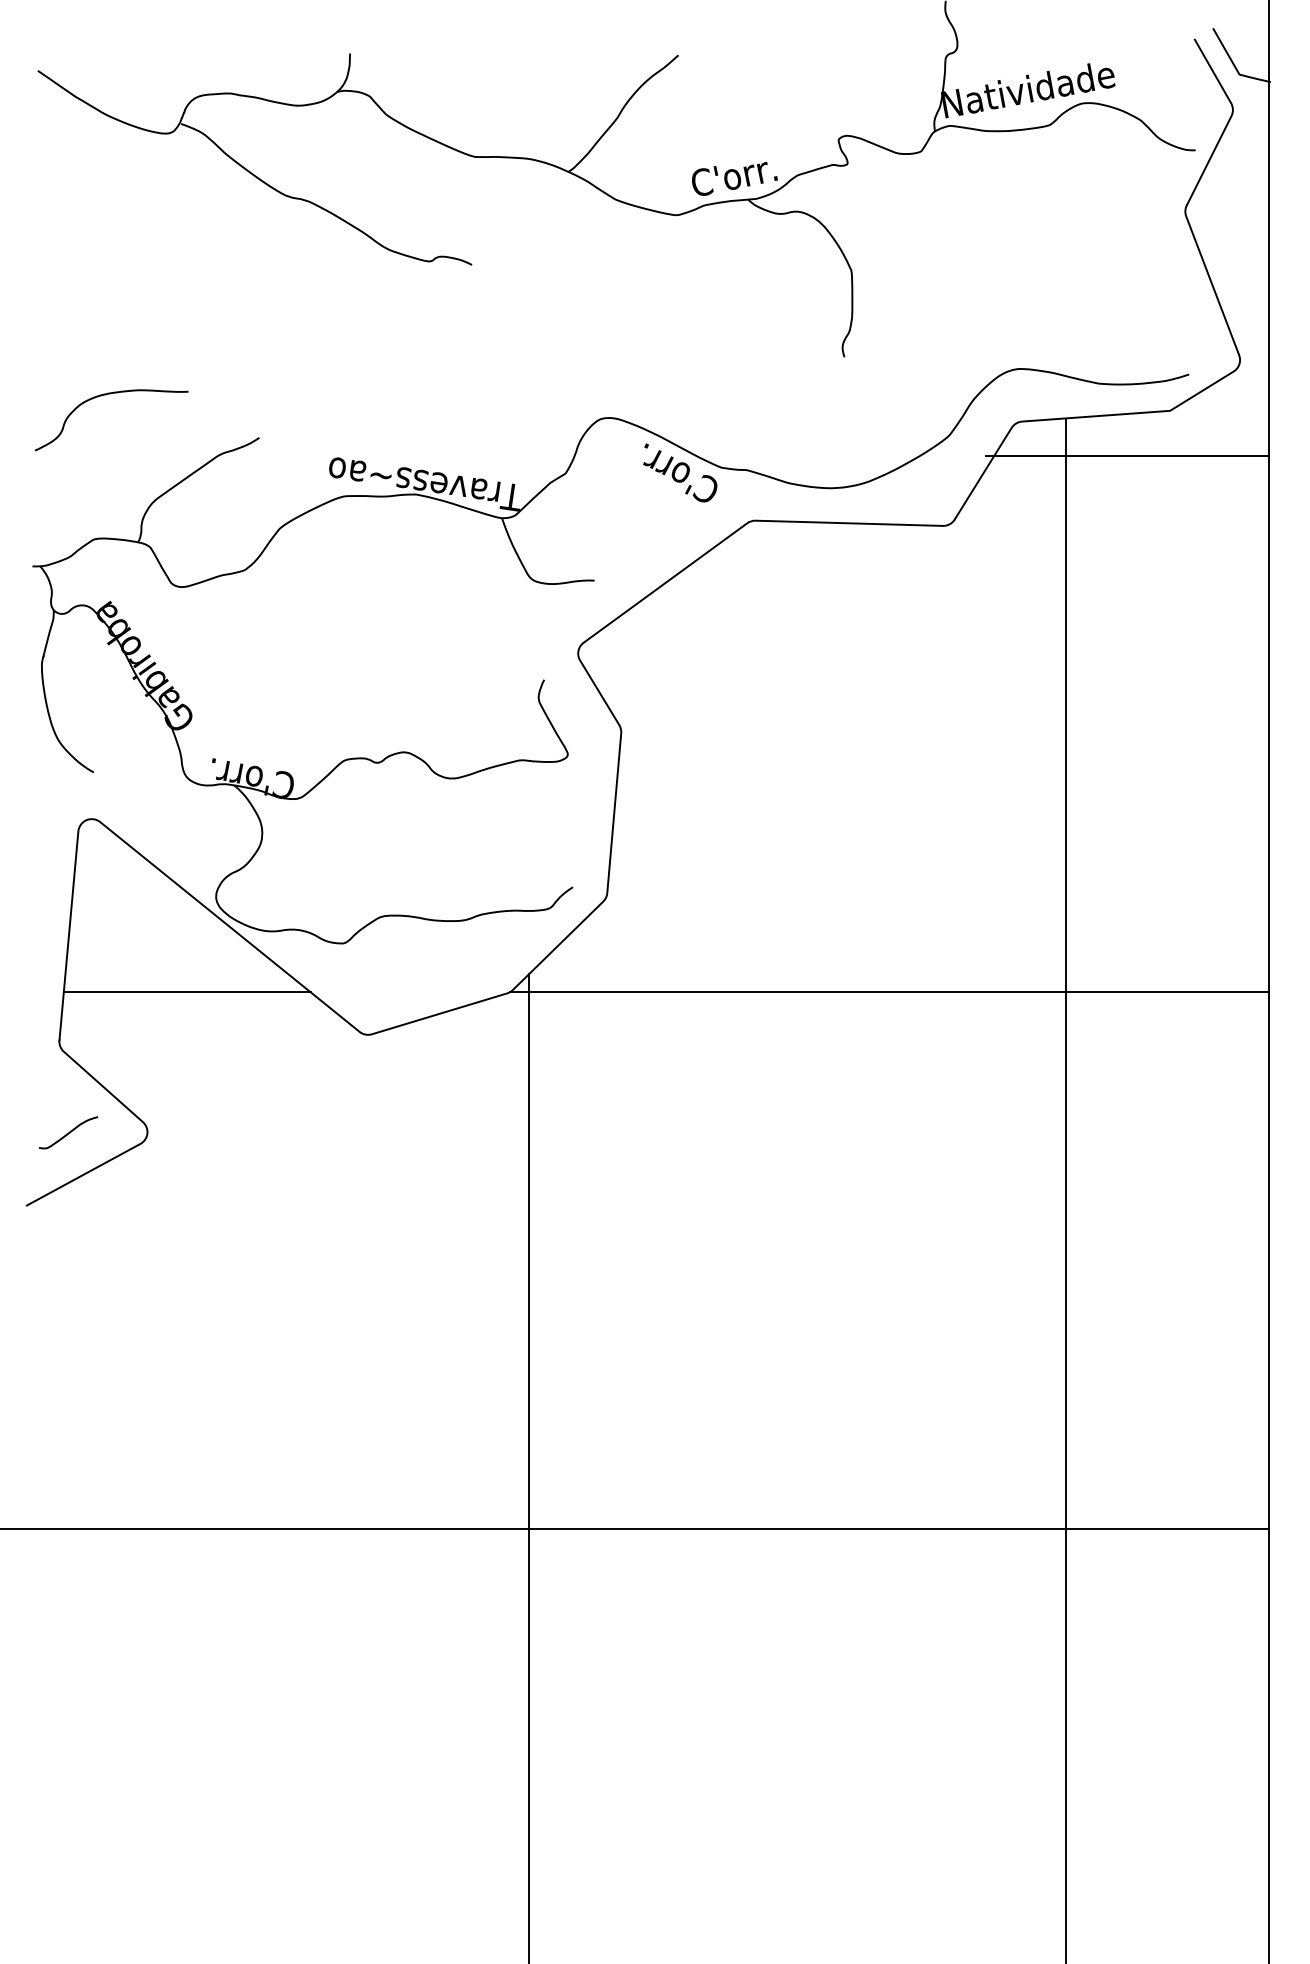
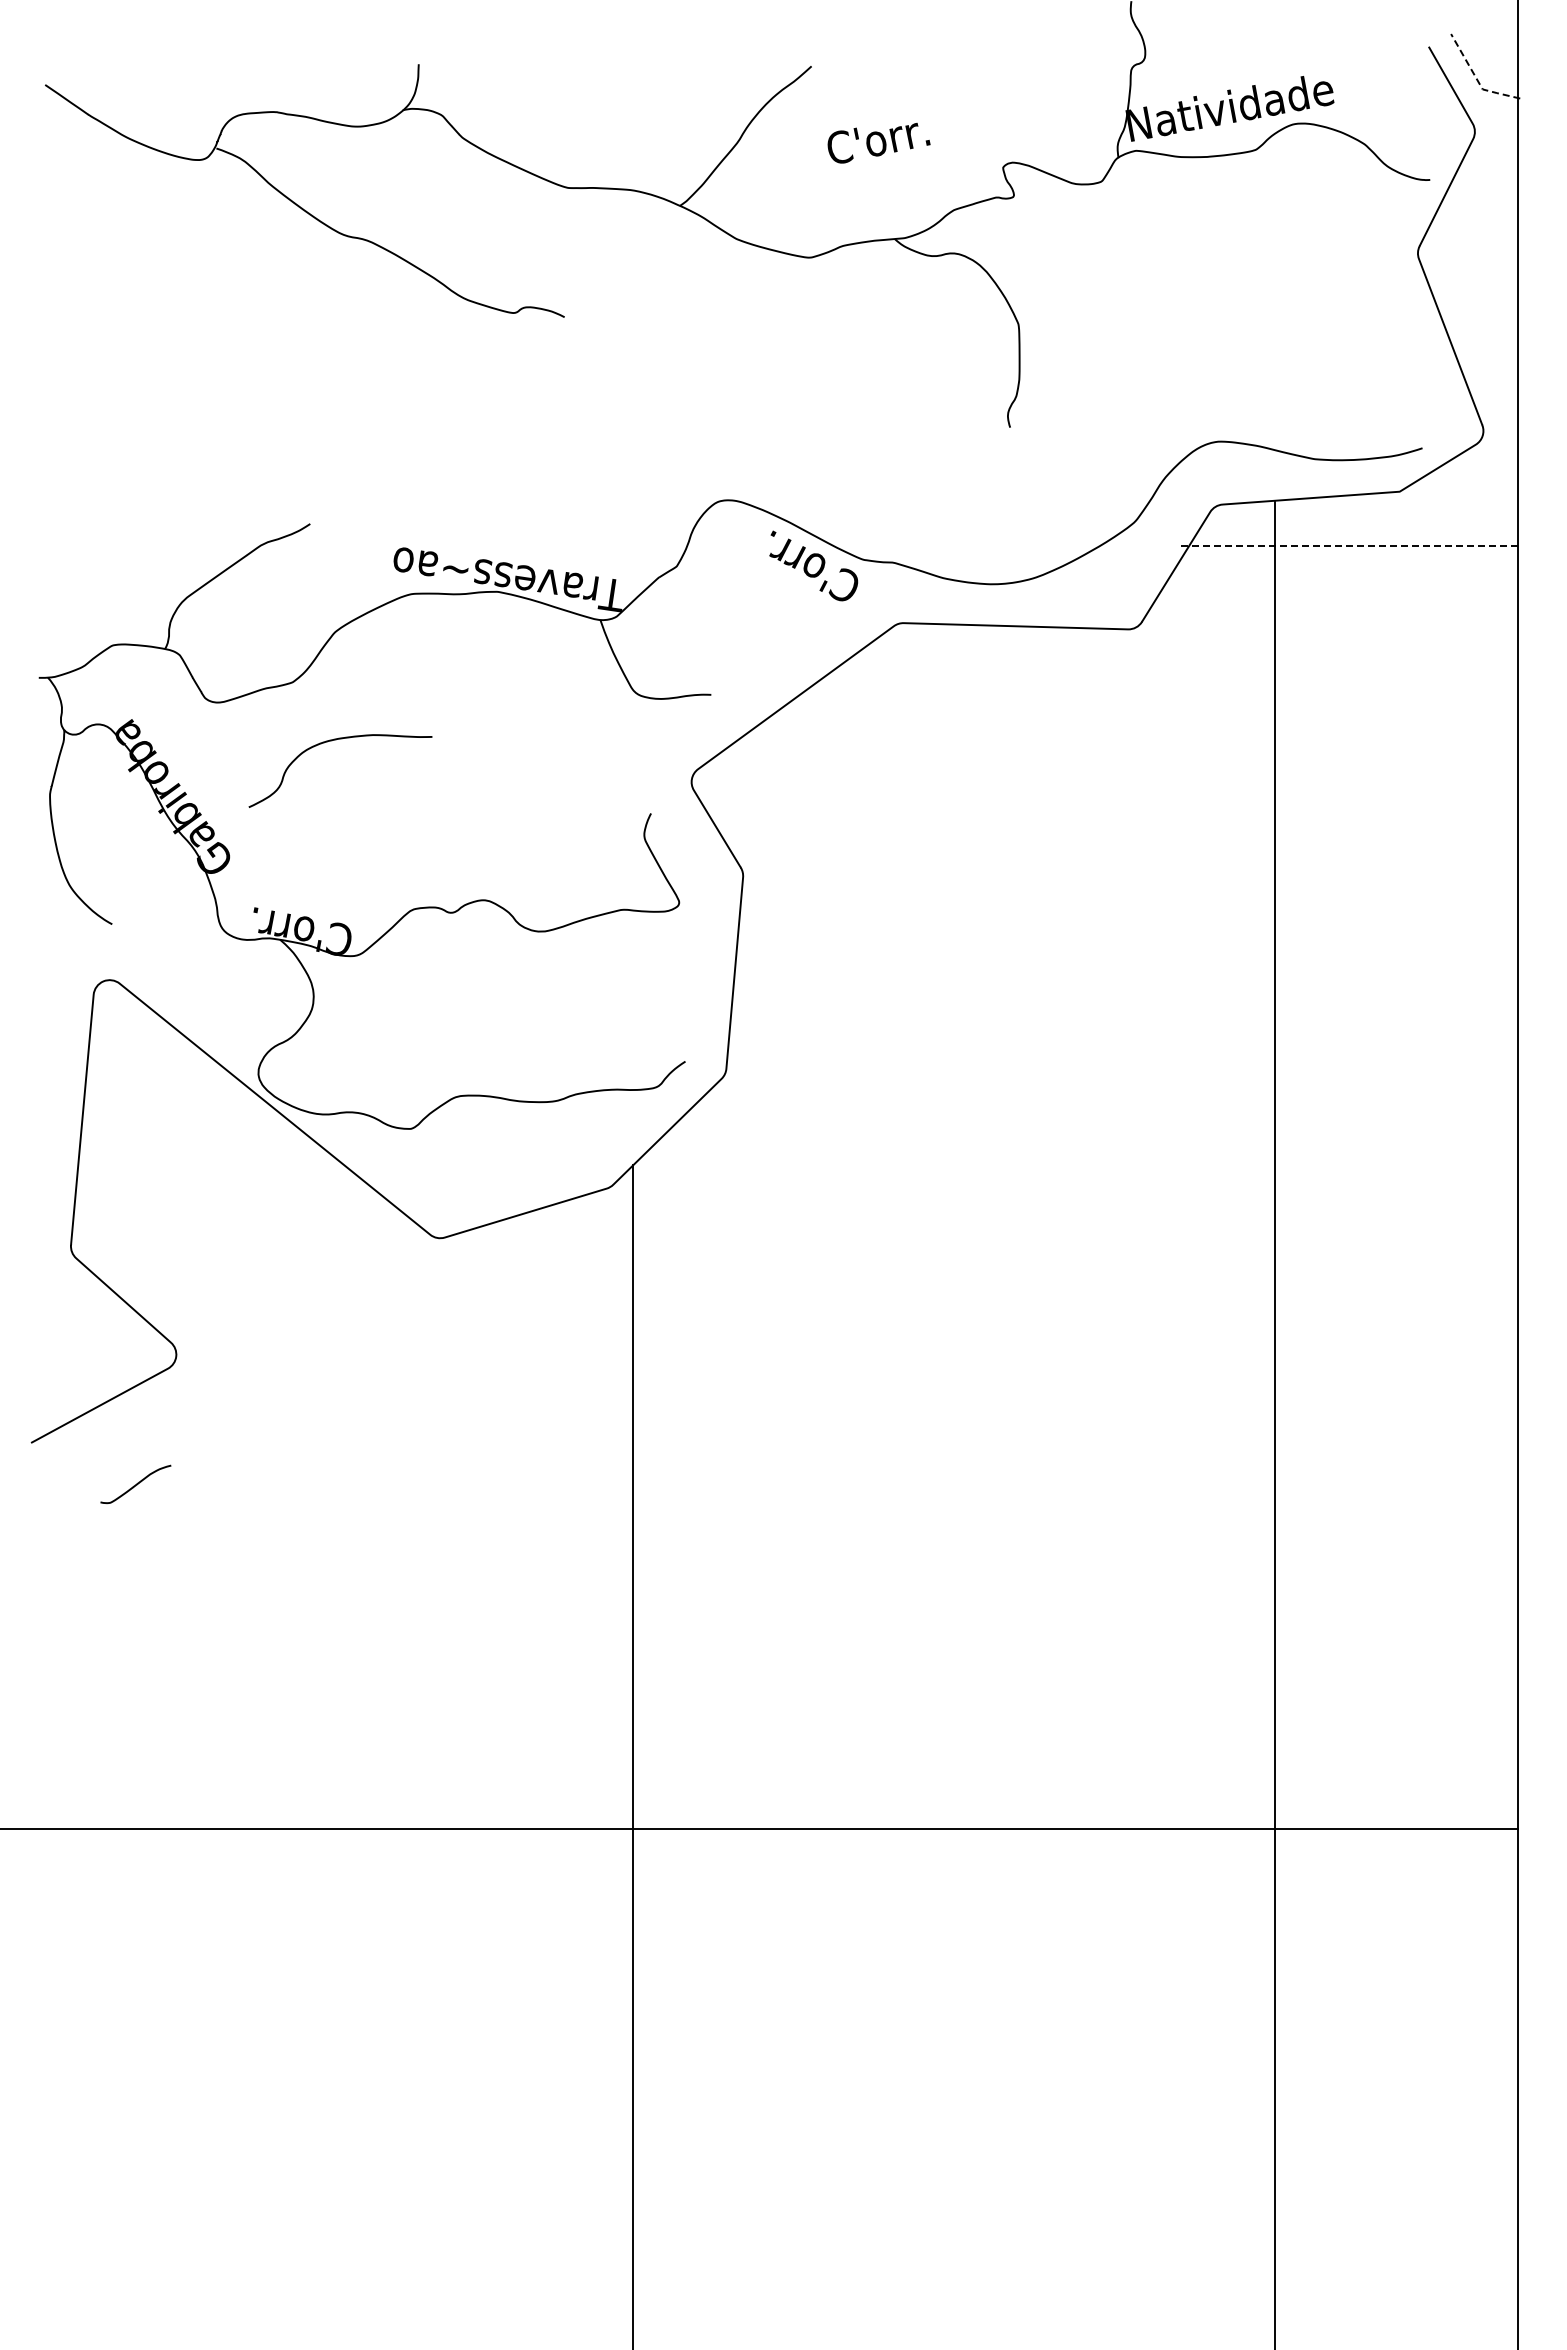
line: (1234, 66) -> (1476, 79), solid -> dashed
text: (734, 179) -> (878, 143), moved
curve: (108, 394) -> (336, 740), moved
line: (1127, 455) -> (1348, 545), solid -> dashed
line: (186, 992) -> (223, 1187), removed
line: (889, 992) -> (1063, 1187), removed
curve: (68, 1132) -> (135, 1484), moved

